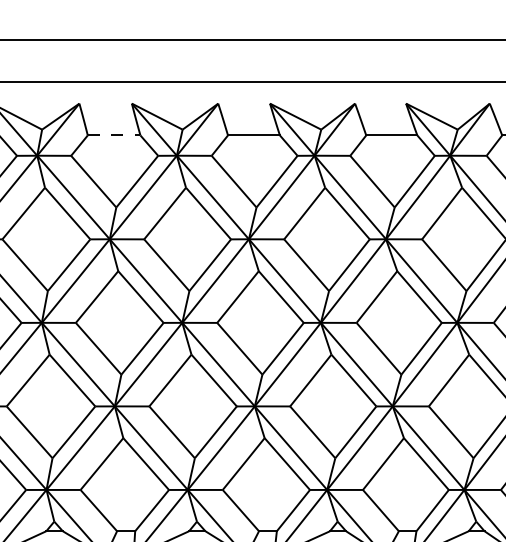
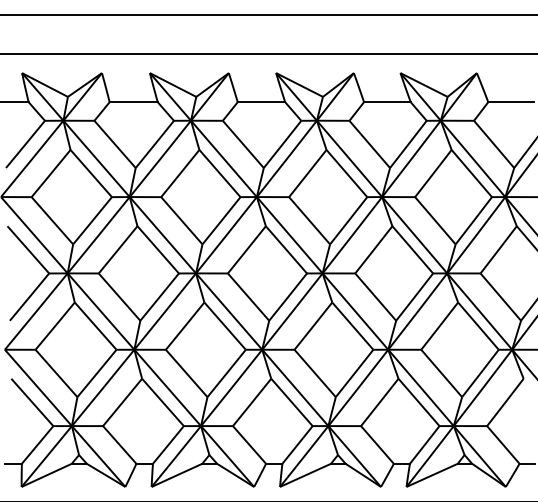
line: (114, 135) -> (134, 102), dashed -> solid

